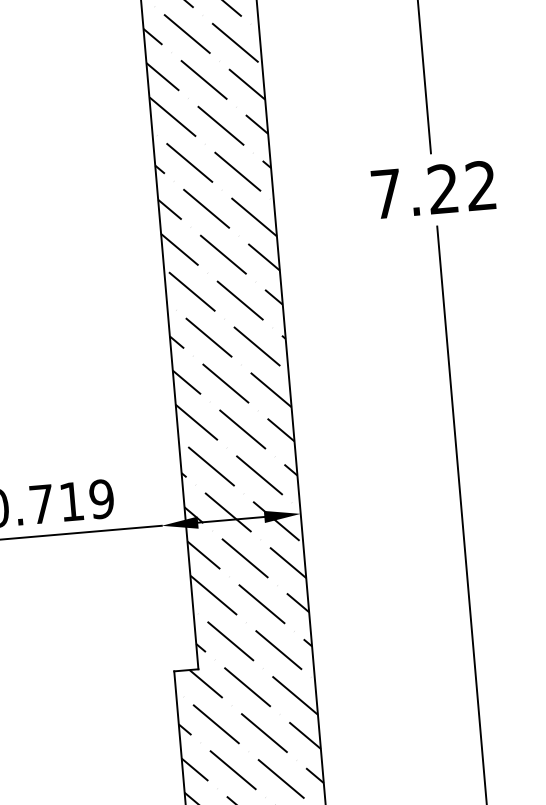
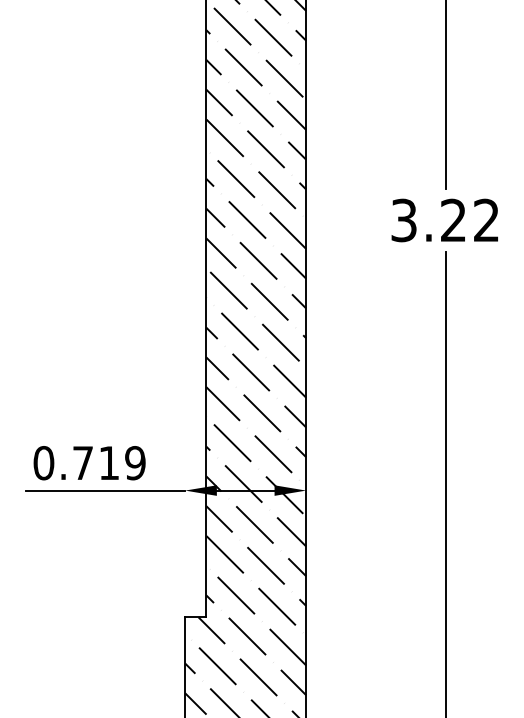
text: (385, 194) -> (403, 220), 7.22 -> 3.22

